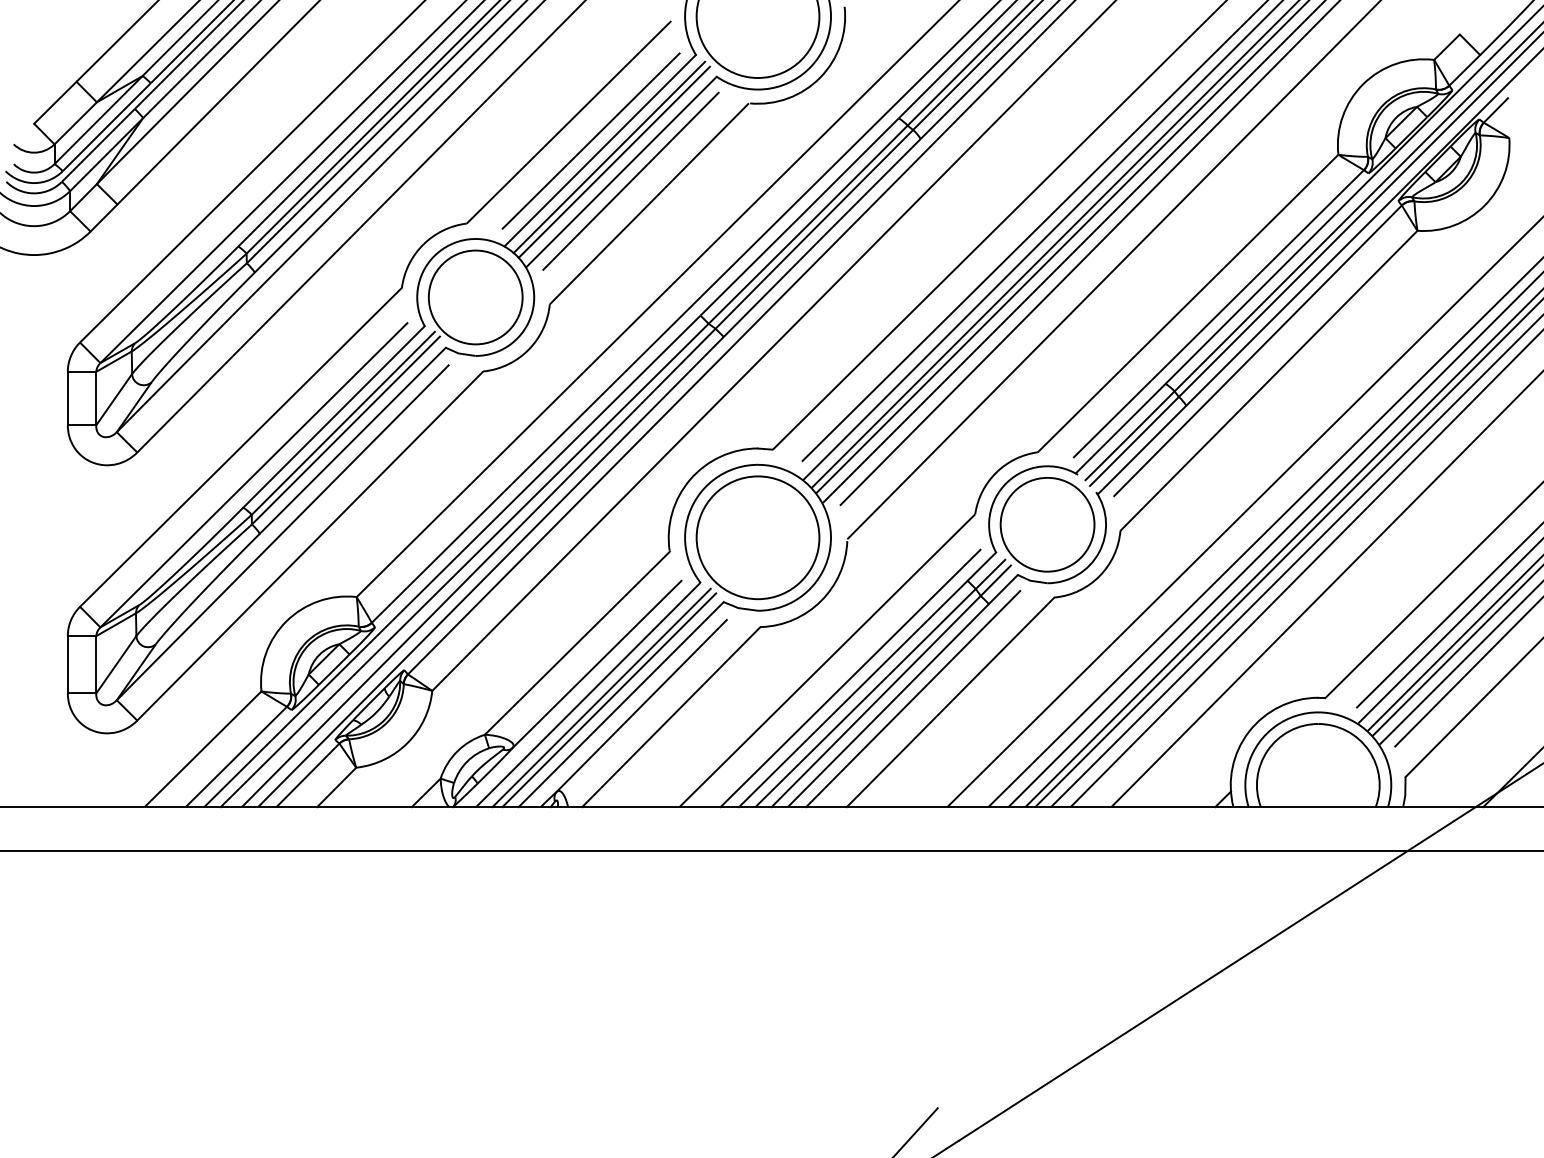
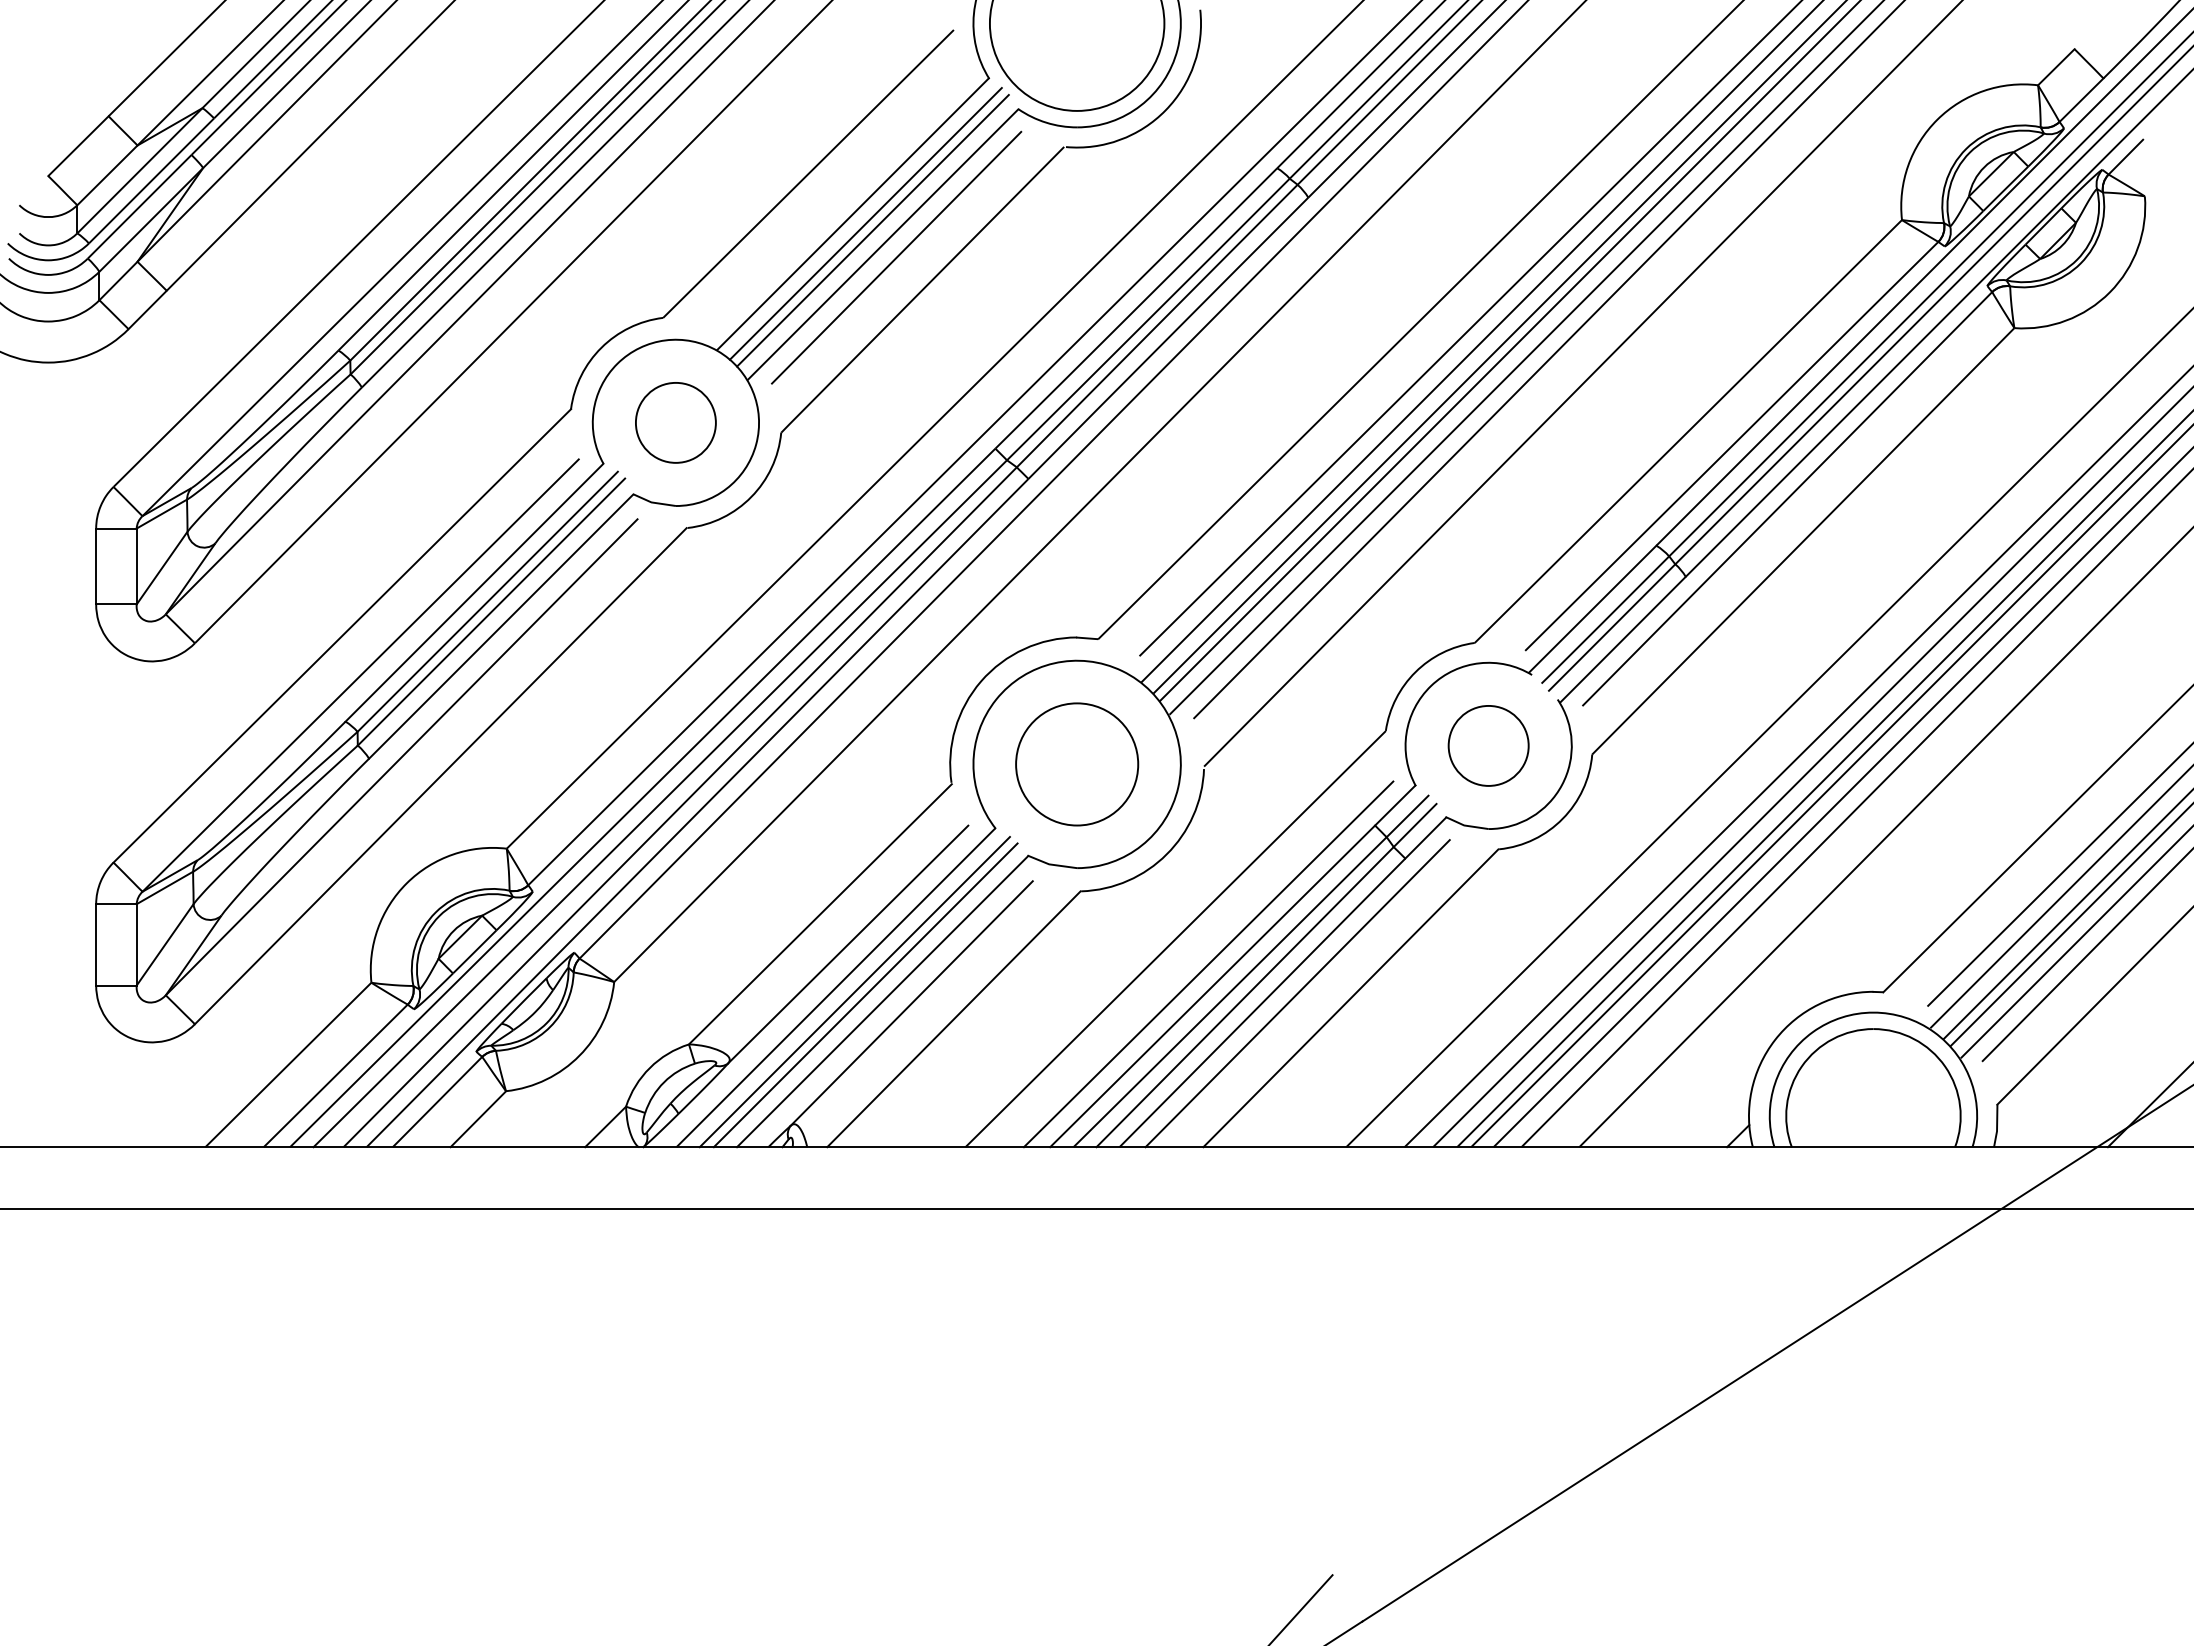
line: (590, 141) -> (839, 200), removed
circle: (475, 297) -> (675, 422), size x0.6
circle: (1047, 524) -> (1488, 745), size x0.6
circle: (757, 537) -> (1076, 764), size x0.7

